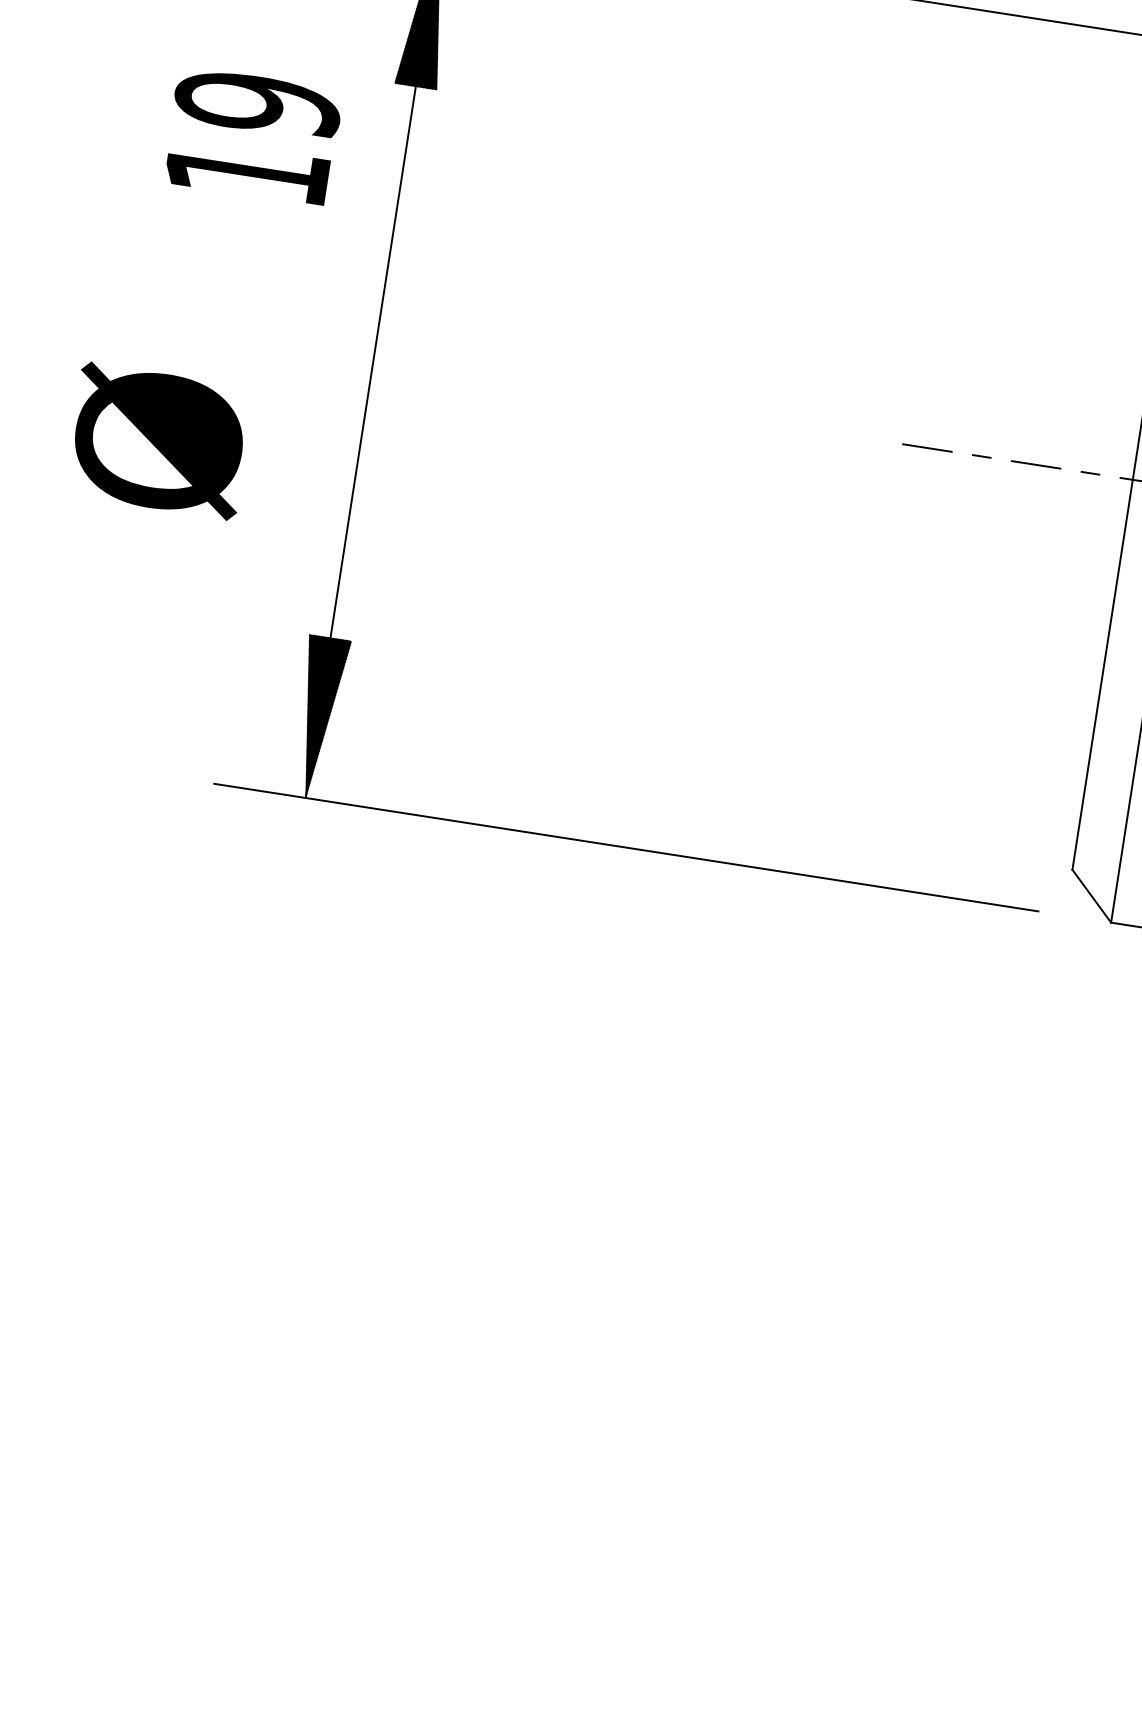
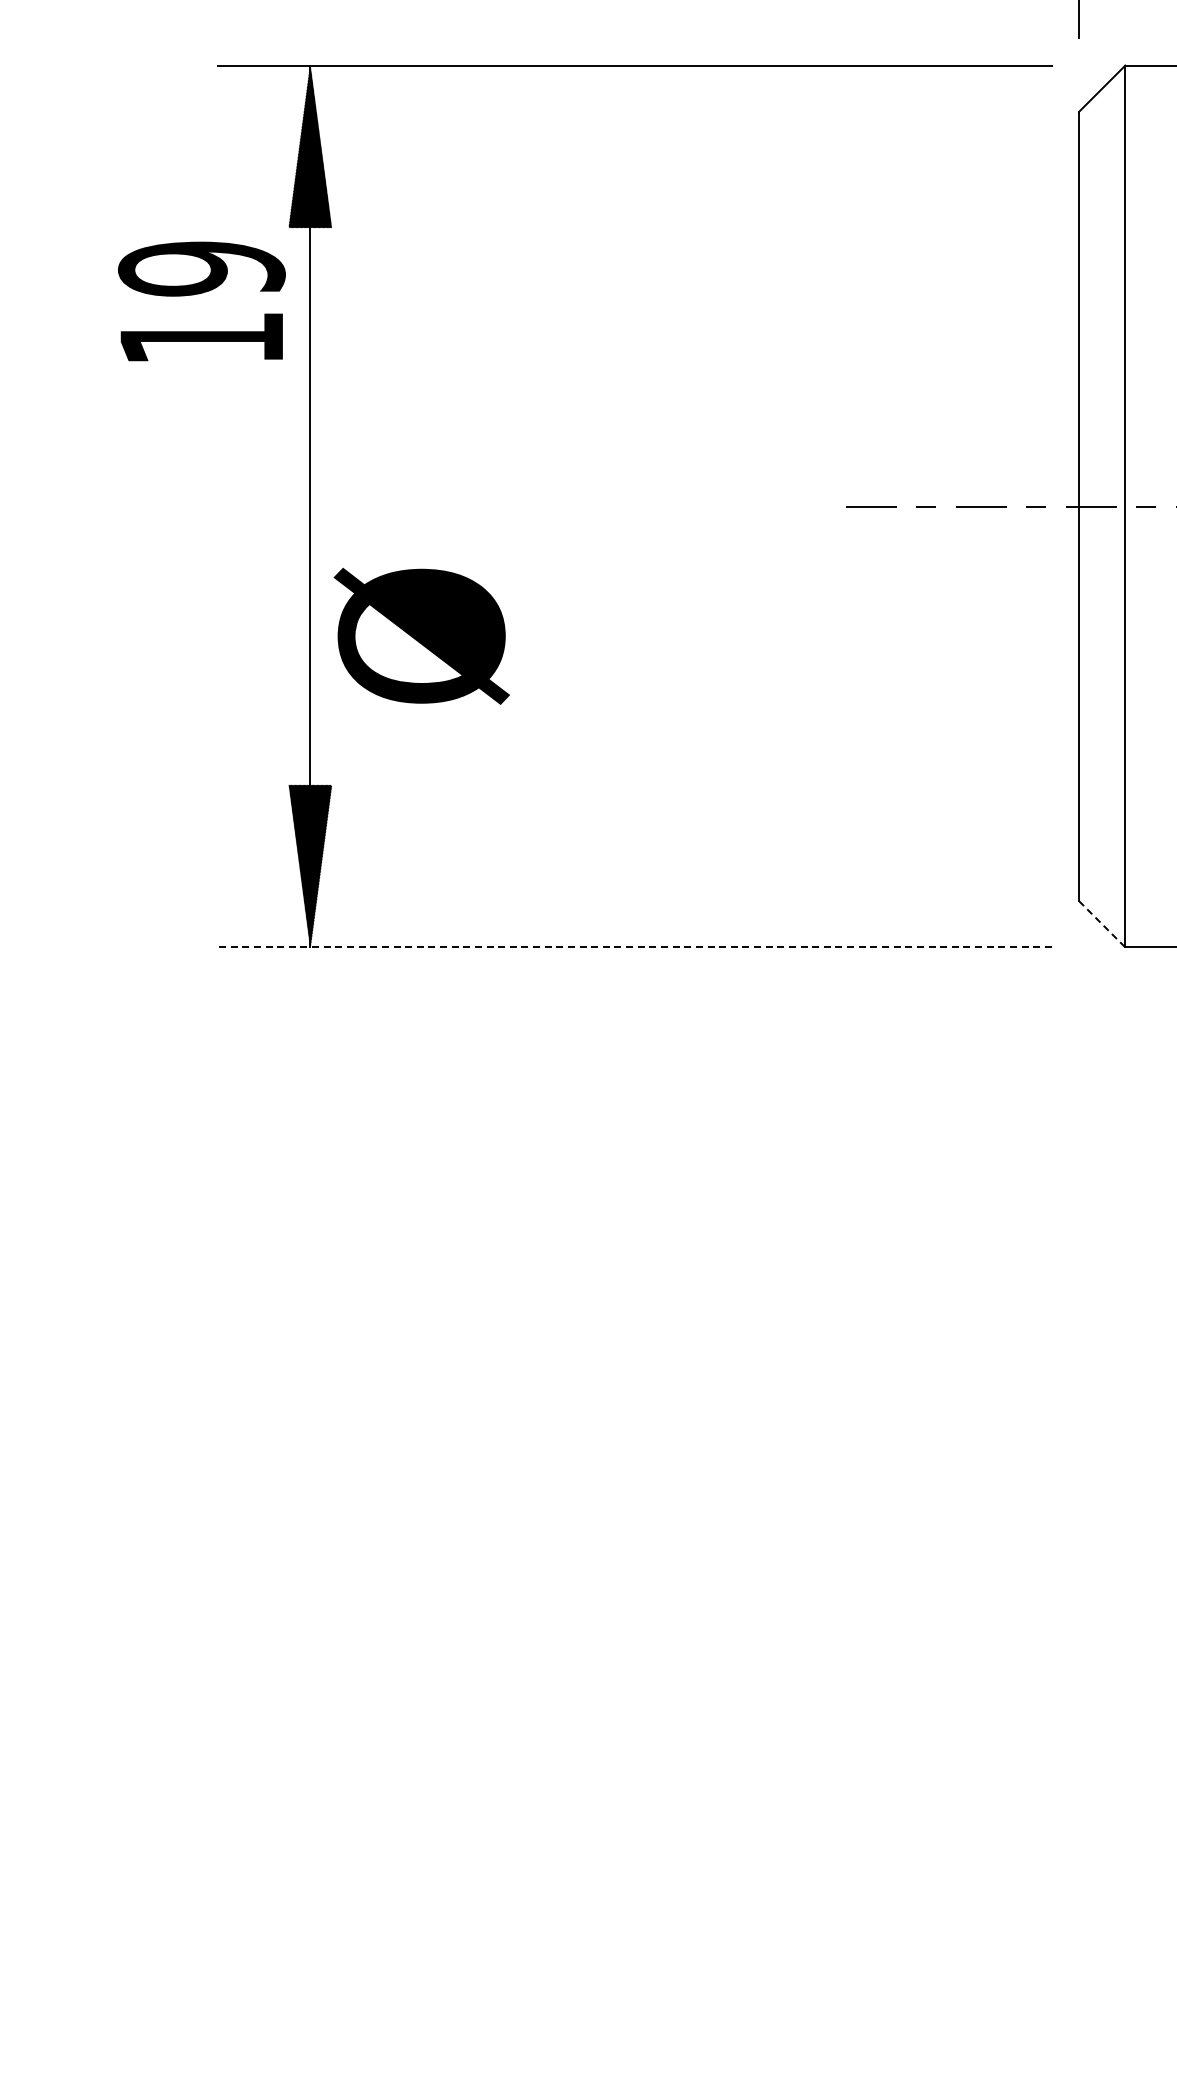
text: (252, 136) -> (201, 301), moved
text: (158, 441) -> (421, 636), moved
line: (626, 847) -> (634, 947), solid -> dashed
line: (1092, 896) -> (1102, 924), solid -> dashed

